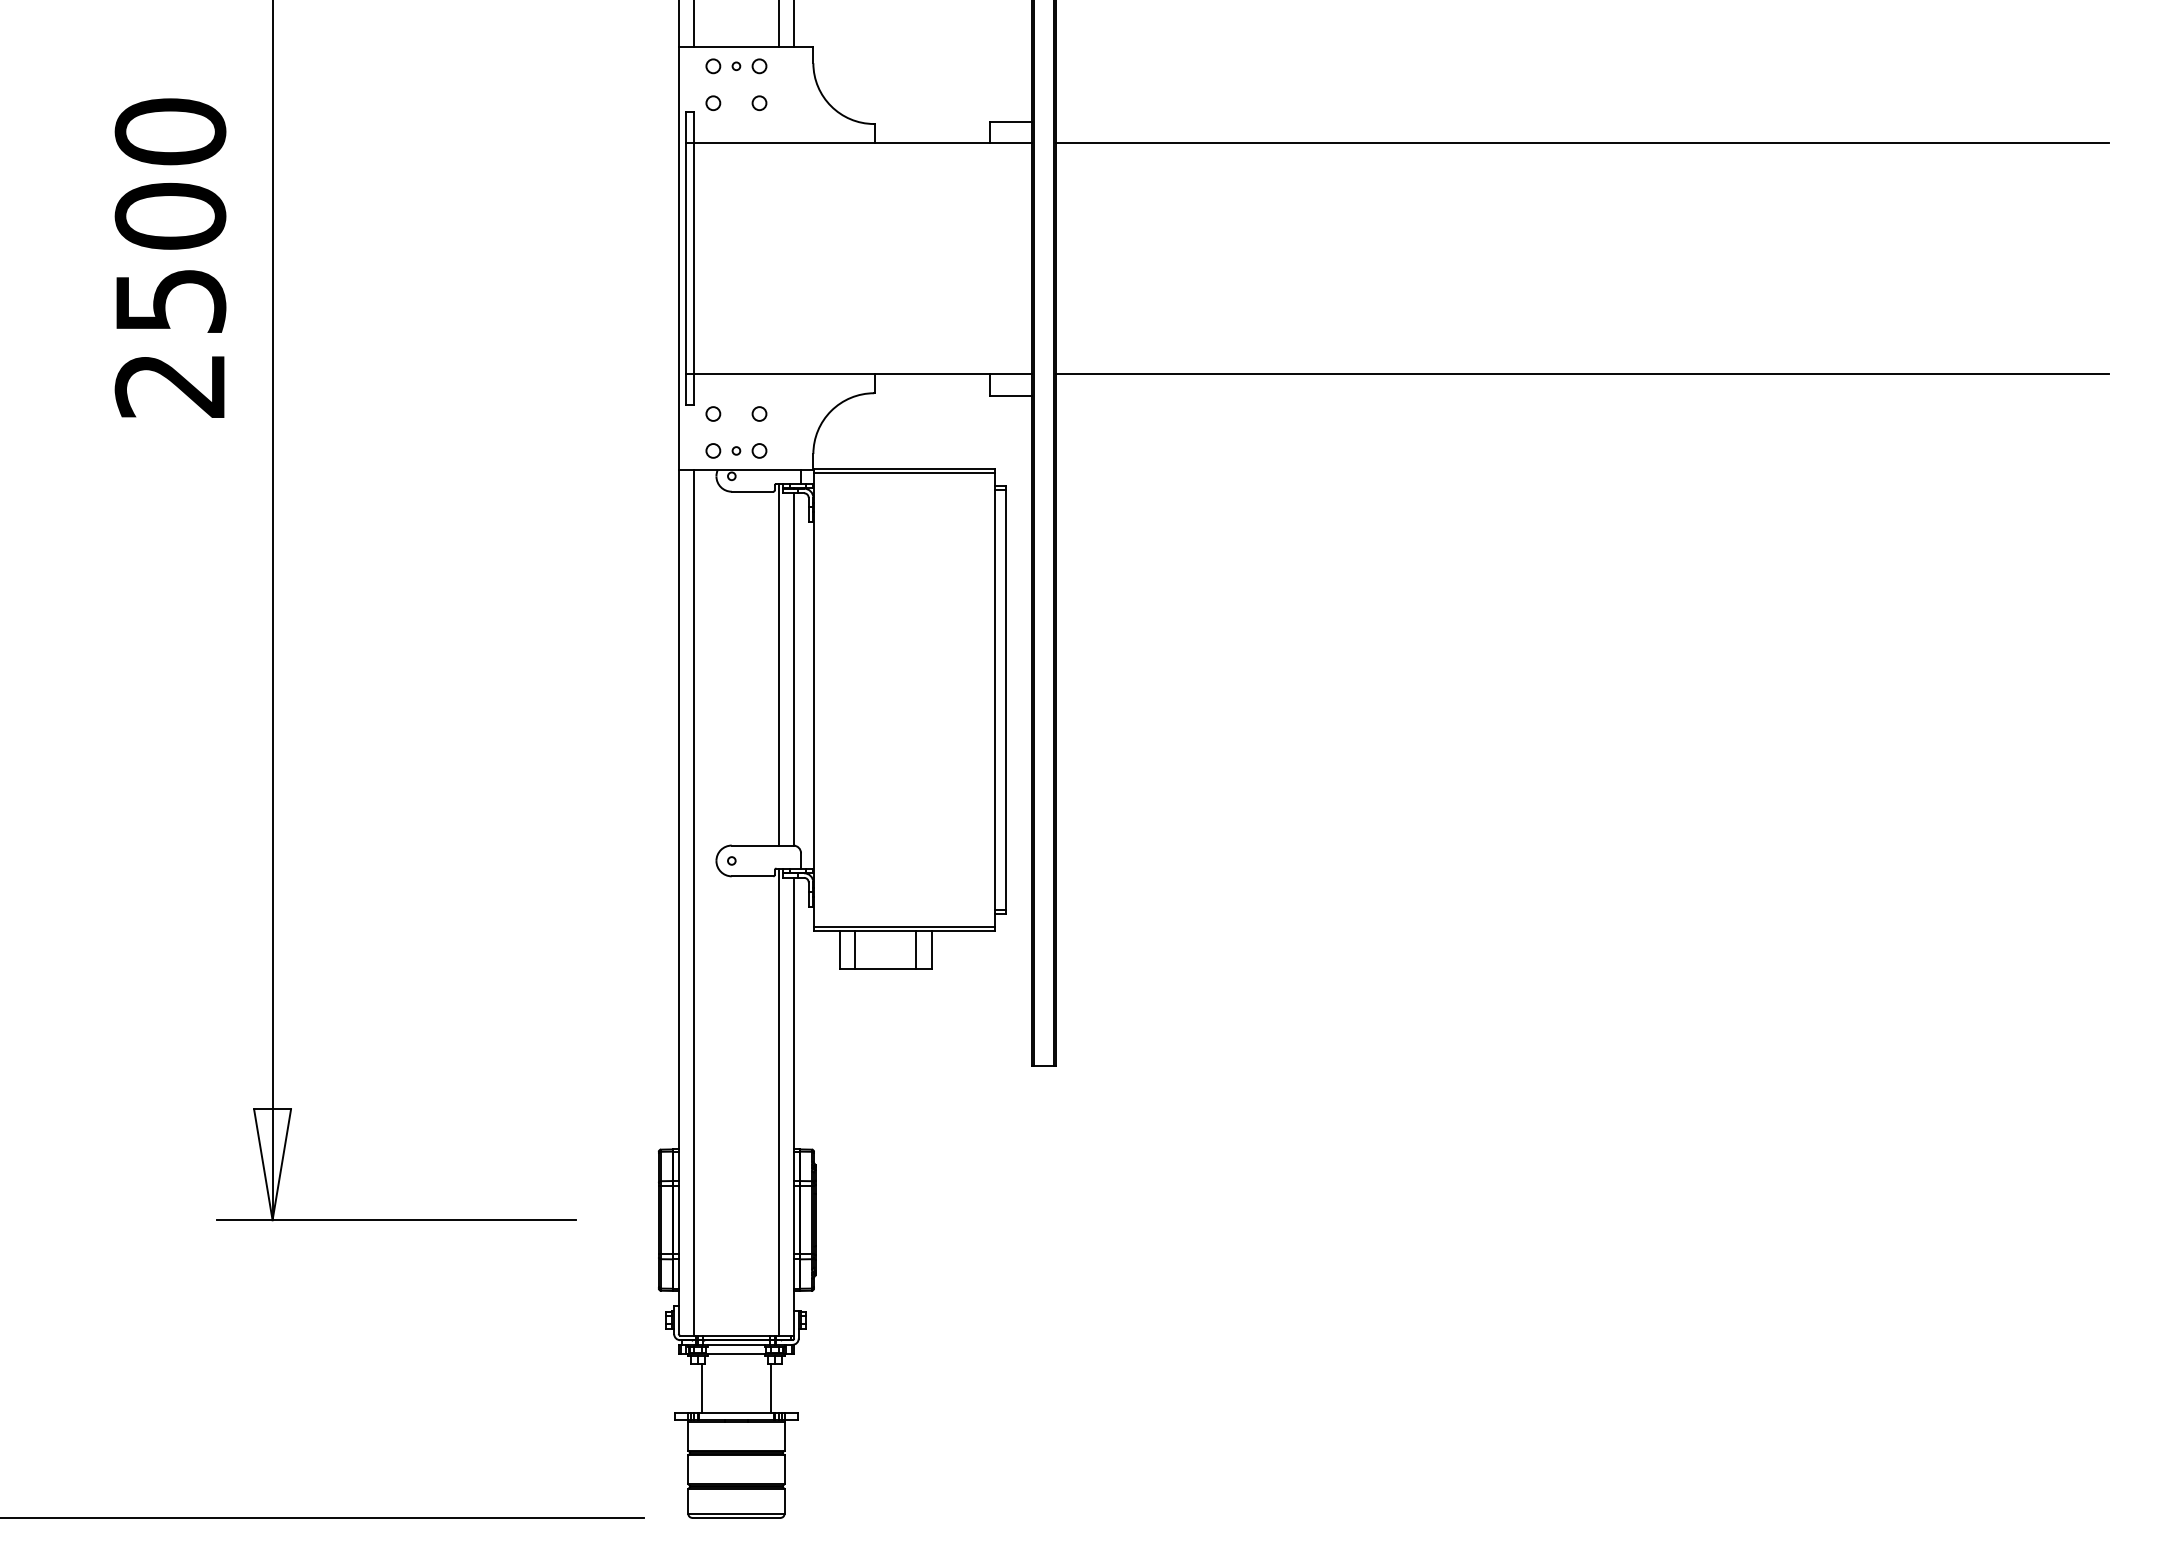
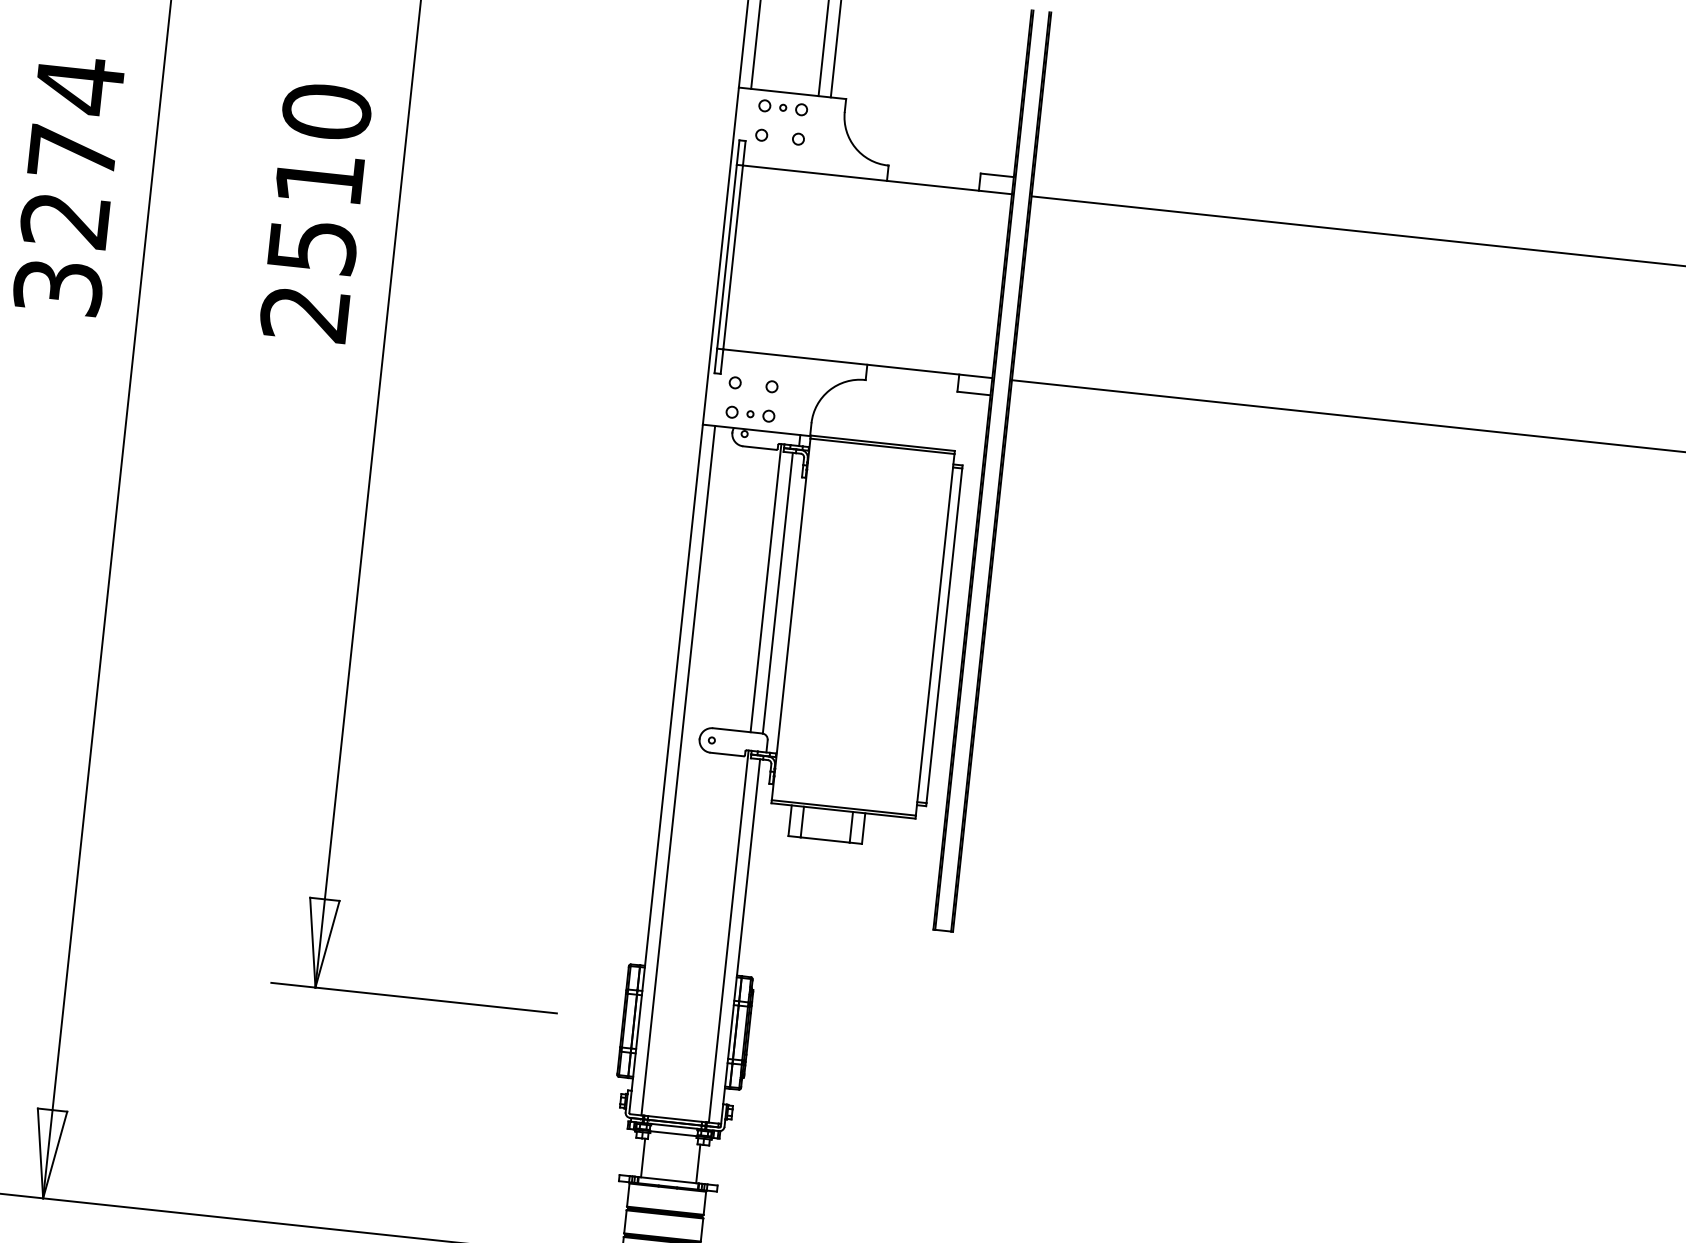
text: (170, 216) -> (319, 179), 2500 -> 2510

